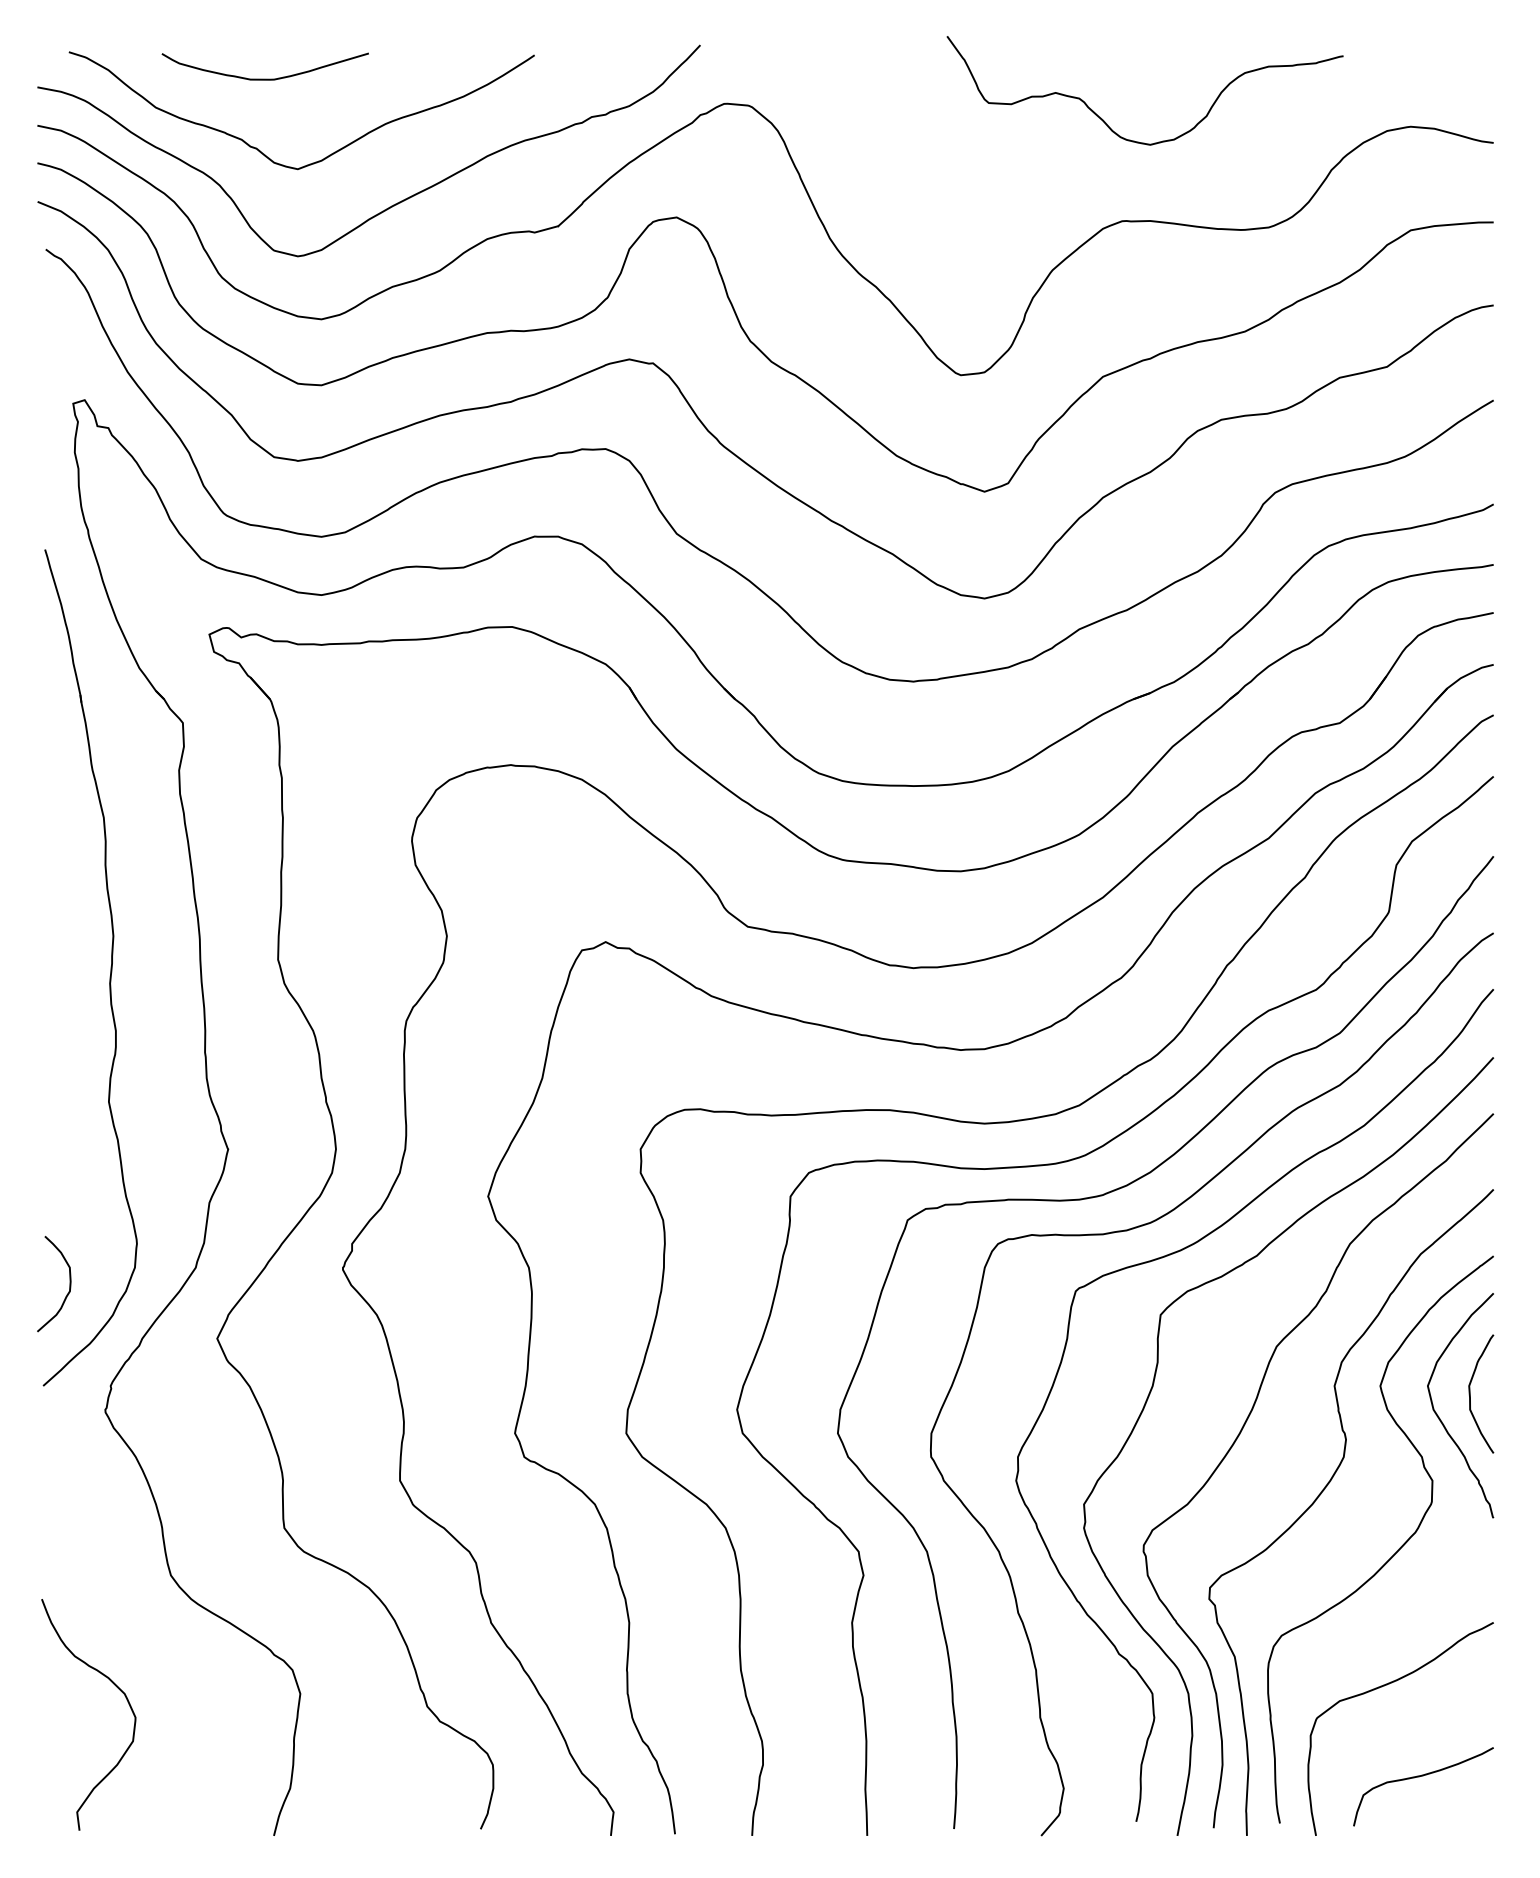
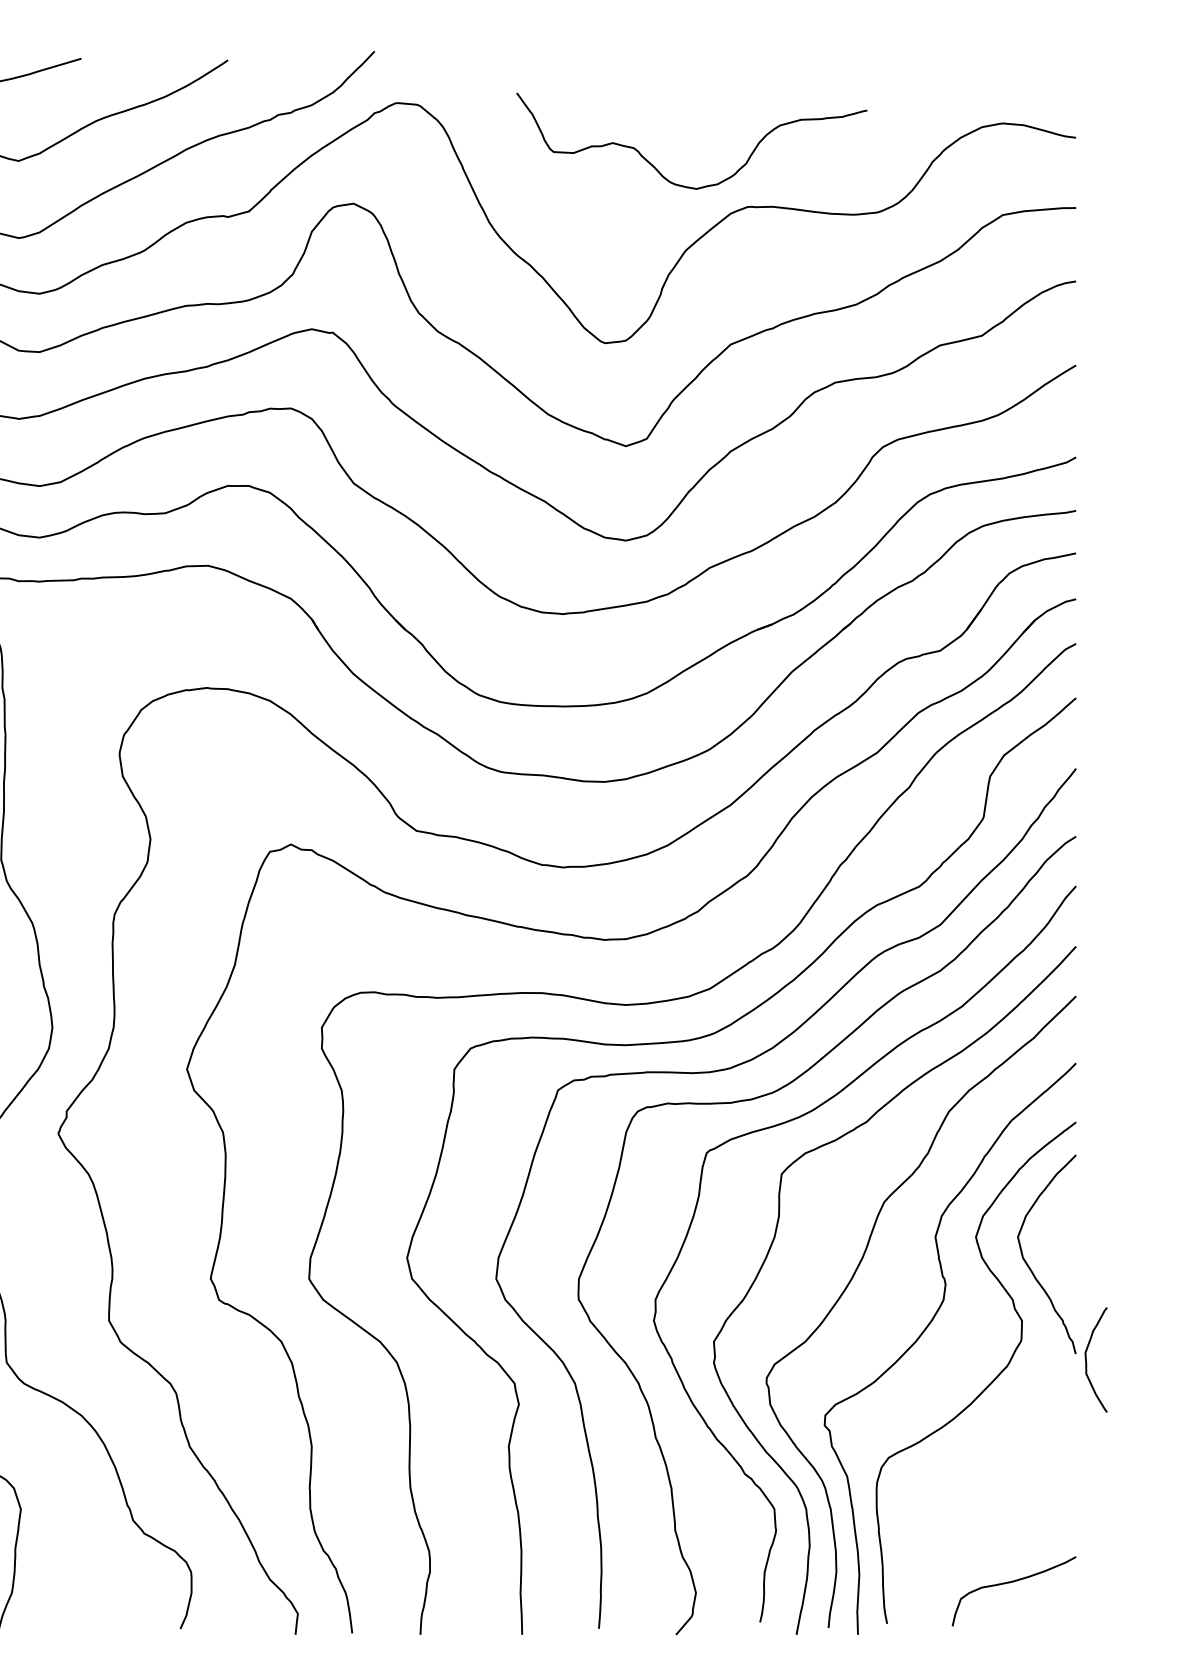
curve: (1106, 122) -> (657, 169), moved
curve: (1470, 1393) -> (1086, 1359), moved
curve: (1382, 1687) -> (977, 1503), removed

